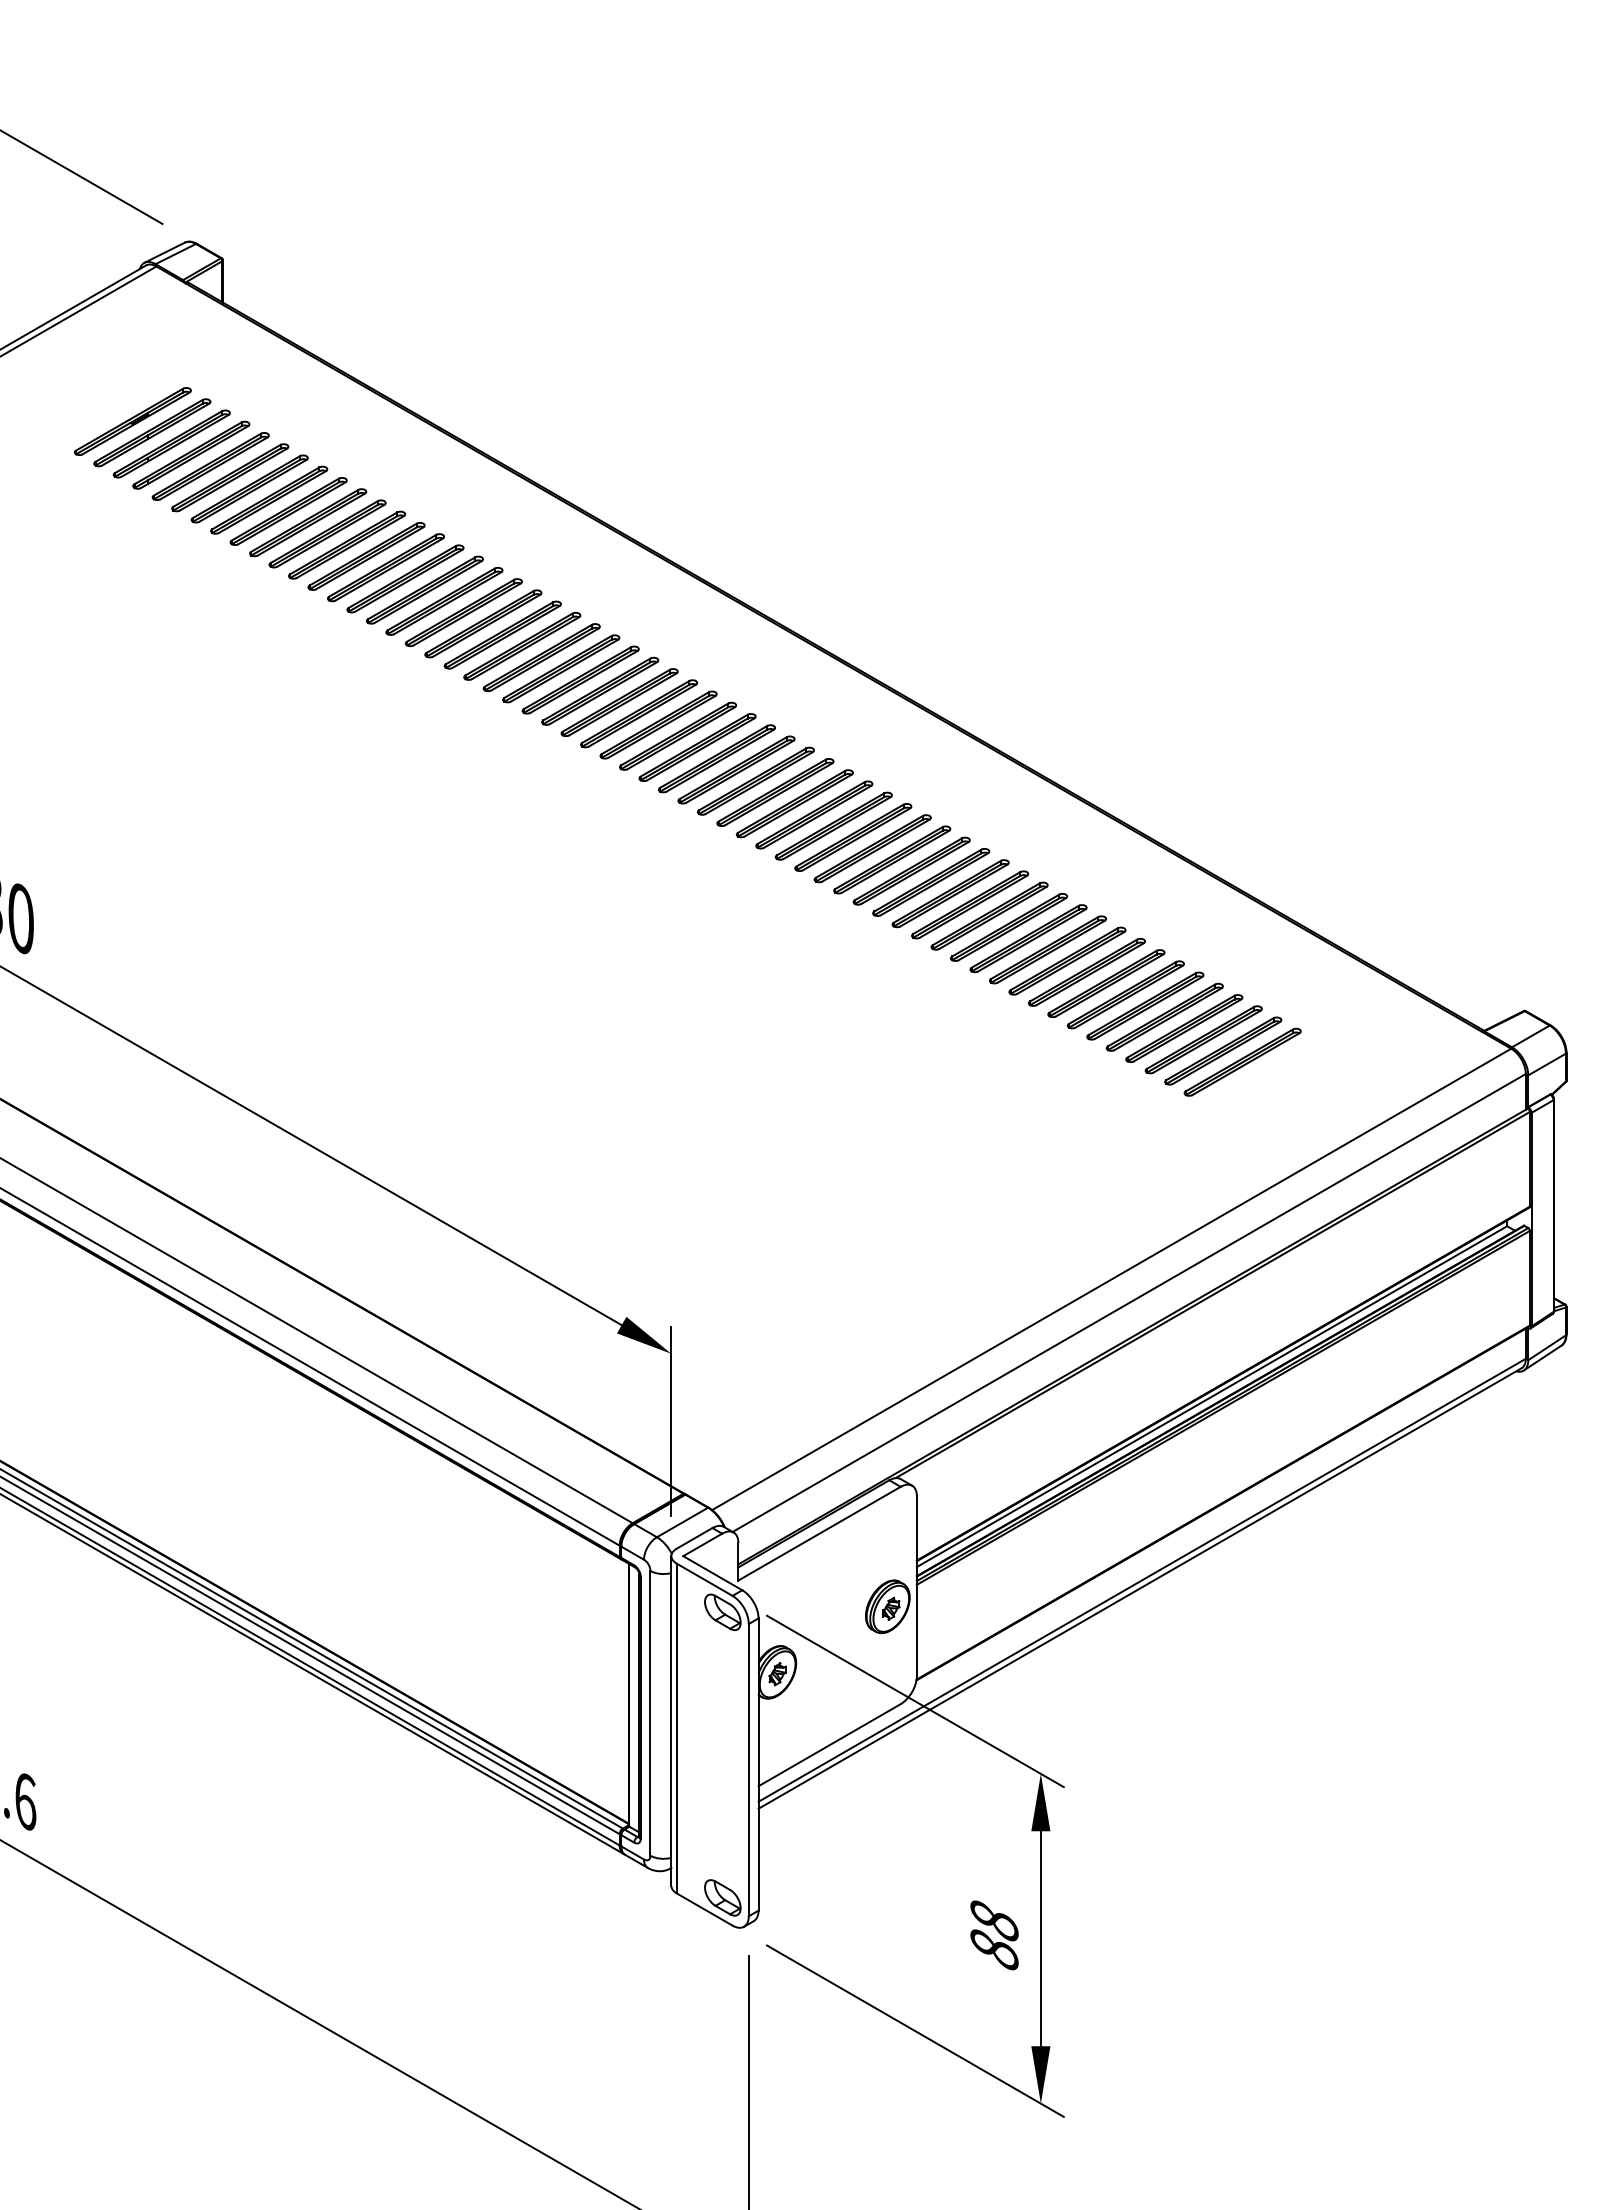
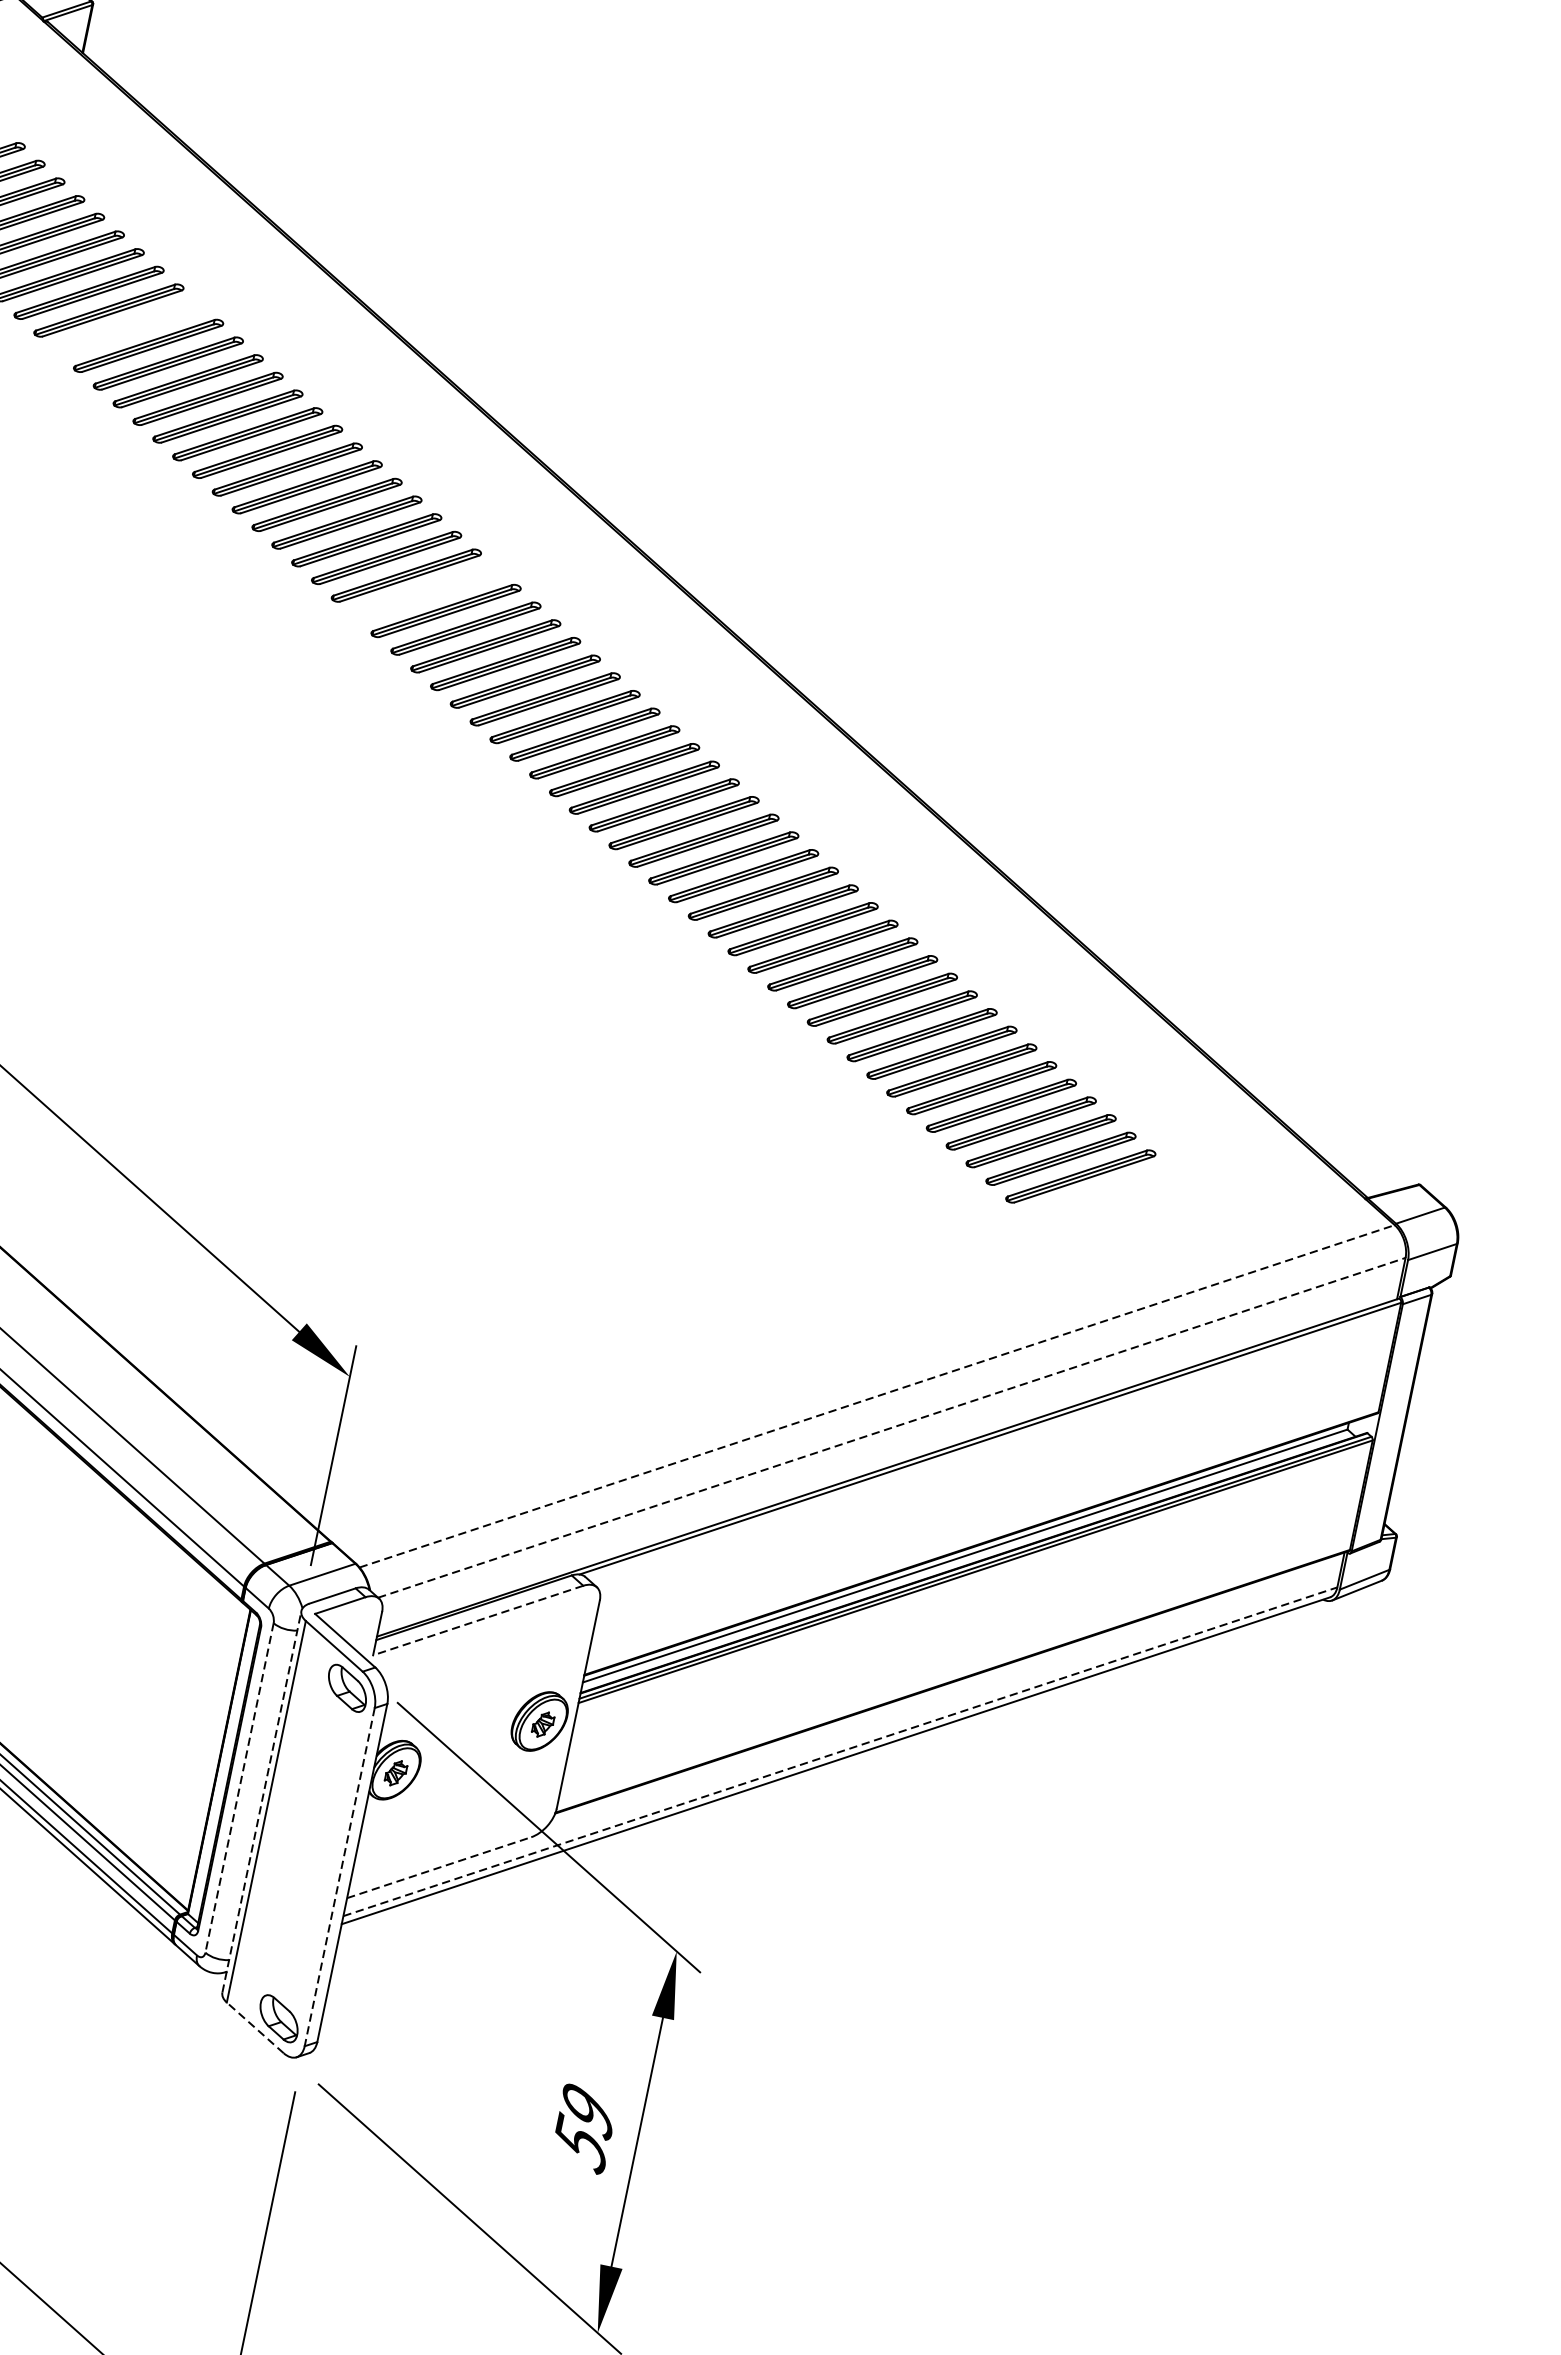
part: (308, 522) -> (129, 328), removed
part: (600, 690) -> (426, 592), removed
line: (1112, 1279) -> (878, 1396), solid -> dashed
line: (1129, 1302) -> (892, 1427), solid -> dashed
line: (819, 1533) -> (478, 1620), solid -> dashed
line: (1142, 1580) -> (840, 1752), solid -> dashed
line: (650, 1713) -> (239, 1788), solid -> dashed
line: (671, 1721) -> (261, 1802), solid -> dashed
line: (830, 1744) -> (440, 1867), solid -> dashed
line: (748, 1770) -> (339, 1877), solid -> dashed
line: (704, 1909) -> (255, 2027), solid -> dashed
text: (994, 1936) -> (584, 2128), 88 -> 59

